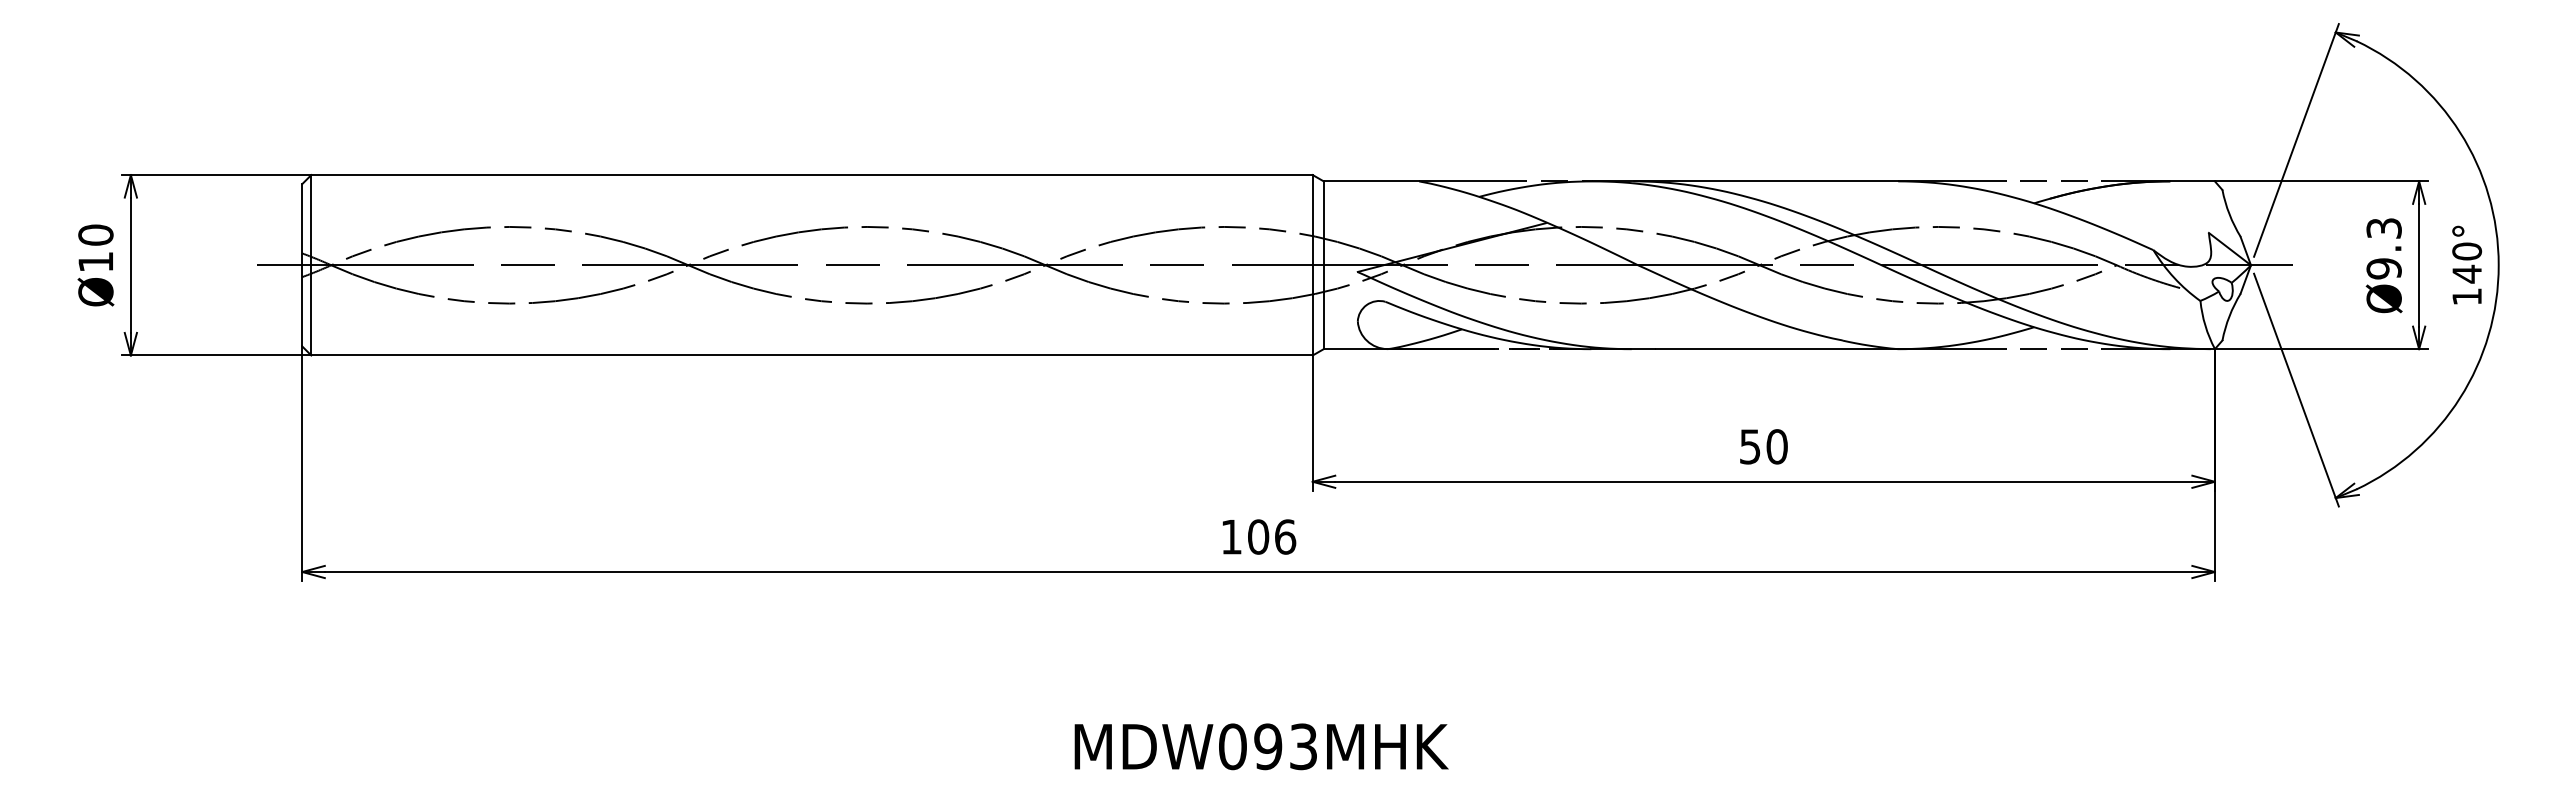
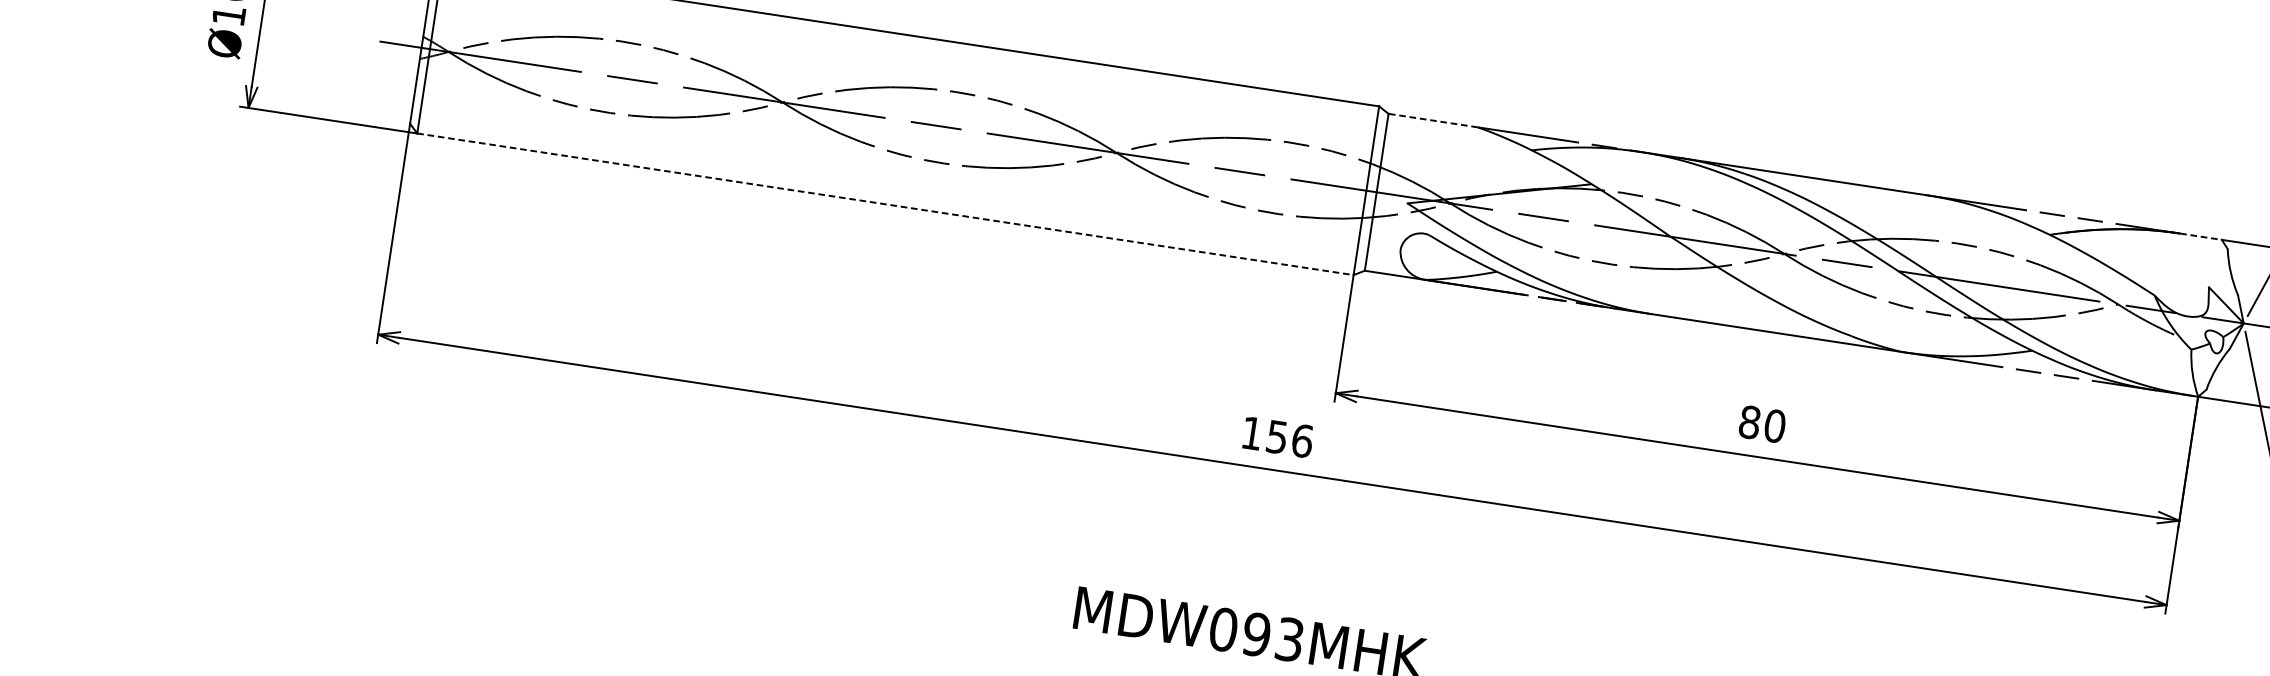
line: (1371, 181) -> (1433, 120), solid -> dashed
line: (2193, 181) -> (2201, 236), solid -> dashed
line: (812, 355) -> (885, 204), solid -> dashed
text: (1749, 446) -> (1749, 421), 50 -> 80
text: (1258, 536) -> (1277, 436), 106 -> 156

